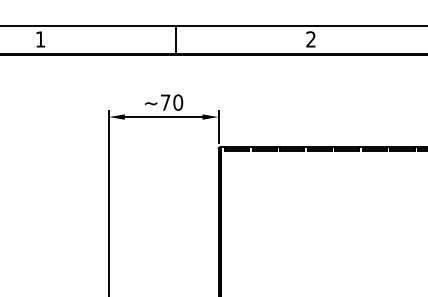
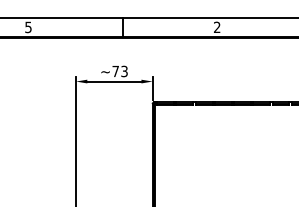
text: (40, 39) -> (28, 27), 1 -> 5
text: (178, 102) -> (124, 71), ~70 -> ~73

